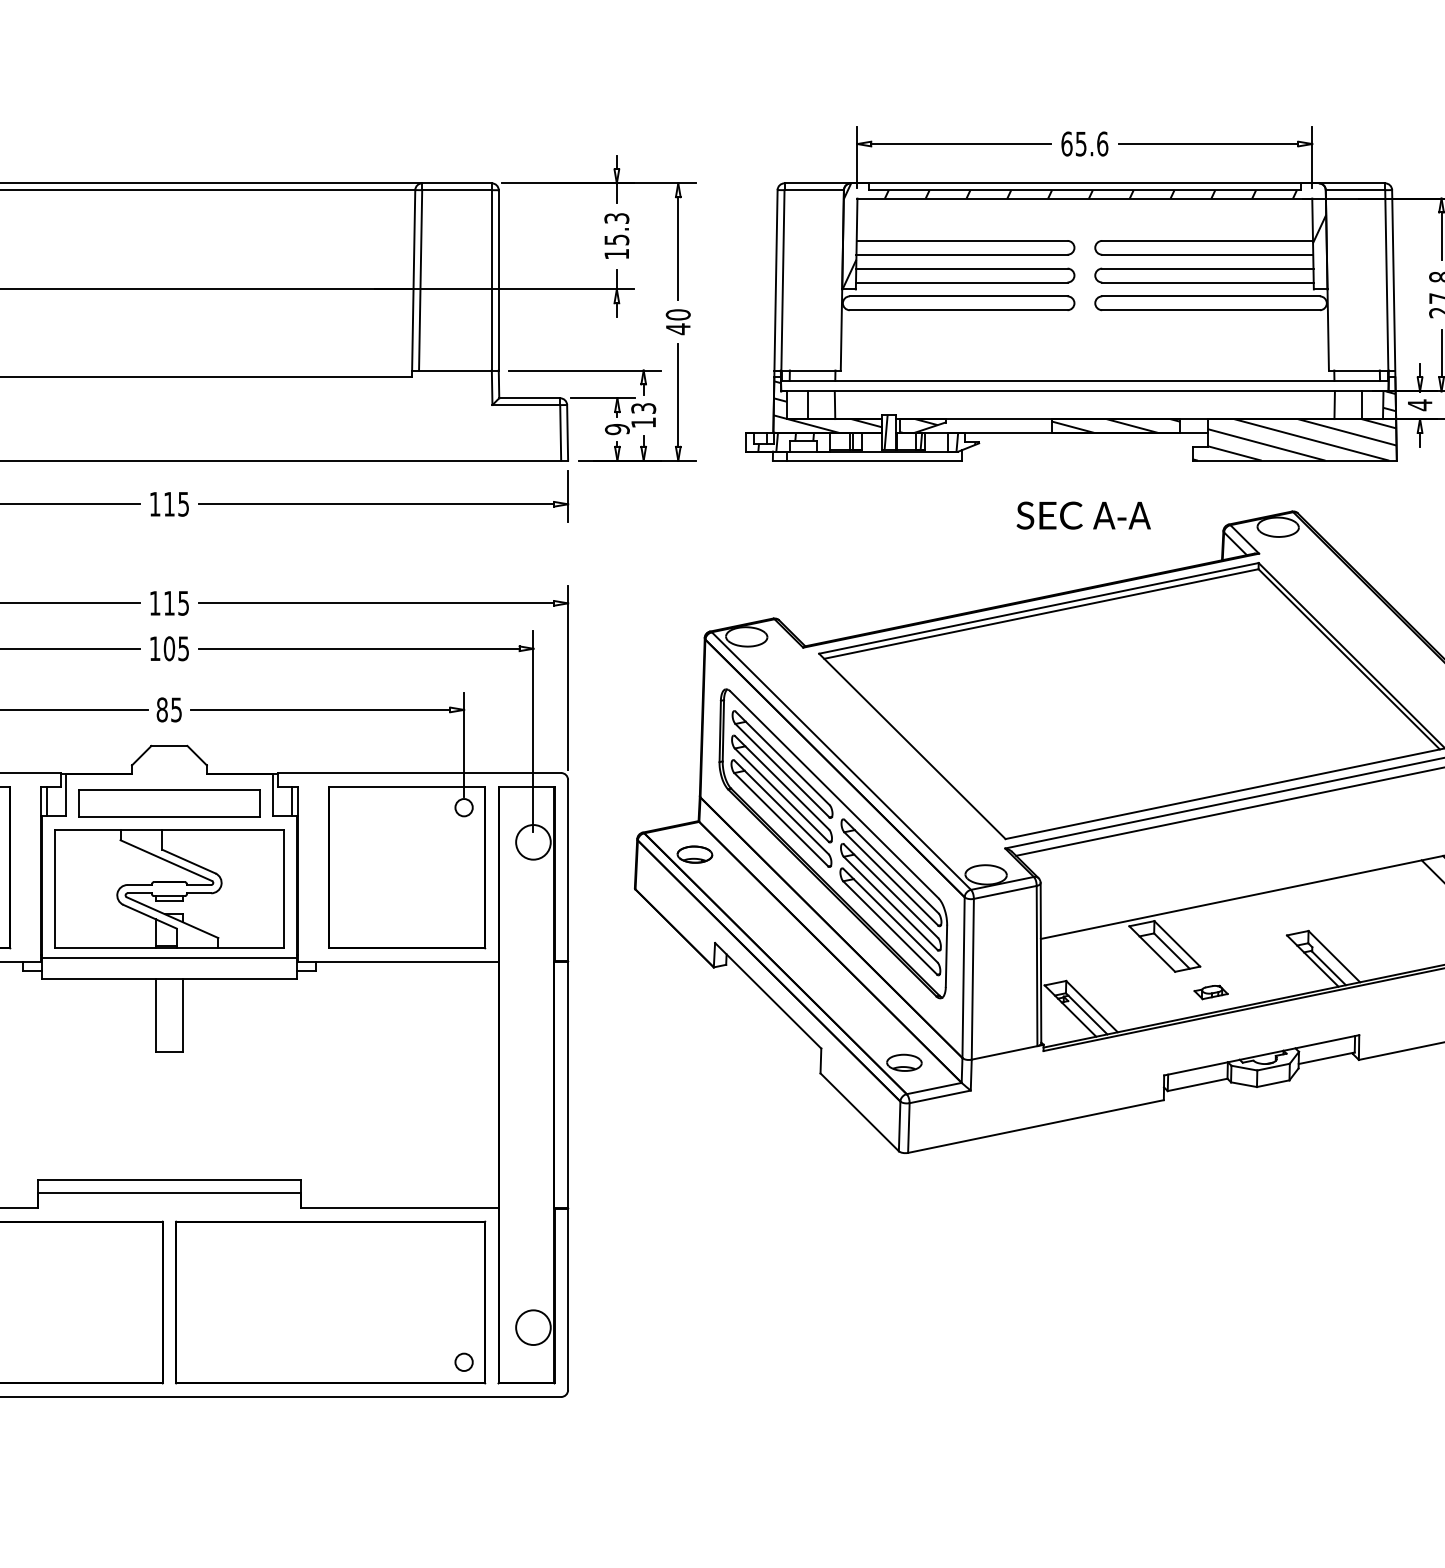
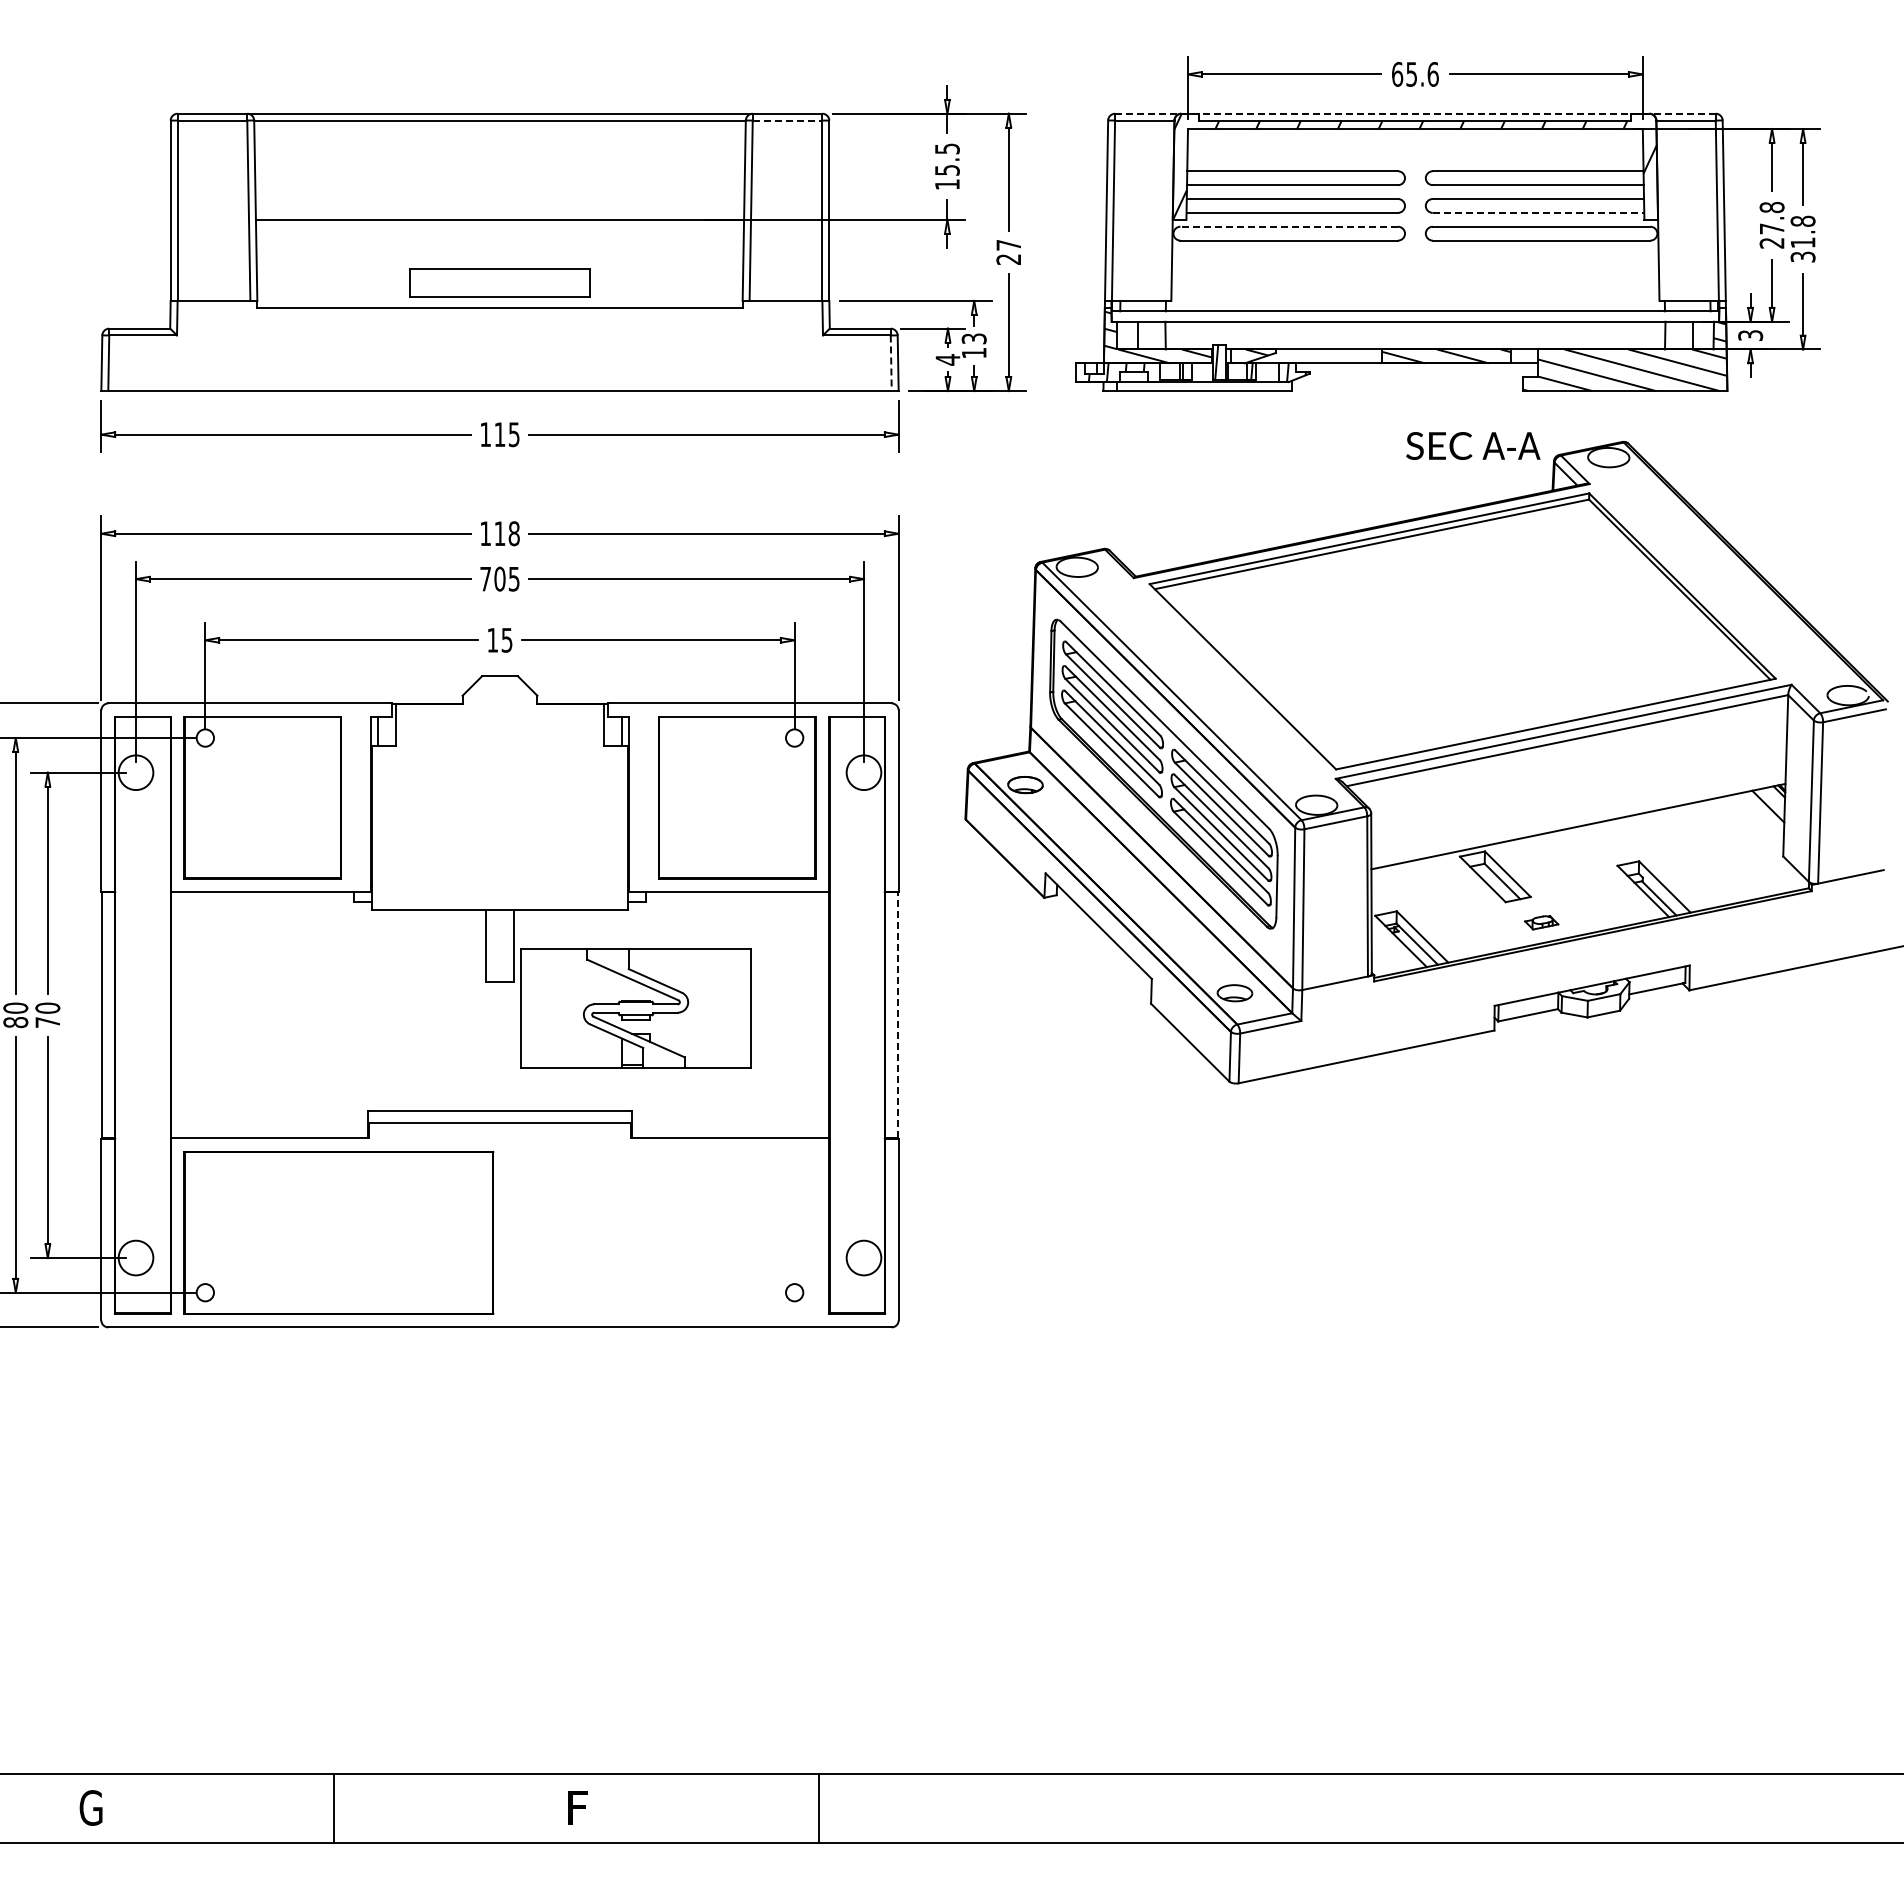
line: (1084, 183) -> (1415, 113), solid -> dashed
line: (456, 190) -> (787, 120), solid -> dashed
text: (615, 218) -> (946, 148), 15.3 -> 15.5
line: (1207, 282) -> (1538, 212), solid -> dashed
line: (958, 296) -> (1289, 226), solid -> dashed
text: (677, 322) -> (1008, 252), 40 -> 27
text: (1419, 405) -> (1750, 335), 4 -> 3
text: (616, 429) -> (947, 359), 9 -> 4
line: (560, 433) -> (891, 363), solid -> dashed
text: (1083, 515) -> (1473, 445), moved
text: (182, 603) -> (513, 533), 115 -> 118
text: (154, 649) -> (485, 579), 105 -> 705
text: (161, 709) -> (492, 639), 85 -> 15
part: (168, 803) -> (499, 282), moved
part: (168, 889) -> (635, 1008), moved
line: (168, 958) -> (499, 888), removed
line: (567, 1084) -> (898, 1014), solid -> dashed
part: (329, 1302) -> (660, 1232), removed

